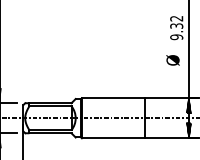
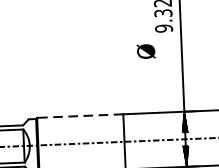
text: (172, 60) -> (145, 51), moved
line: (112, 98) -> (79, 116), solid -> dashed

